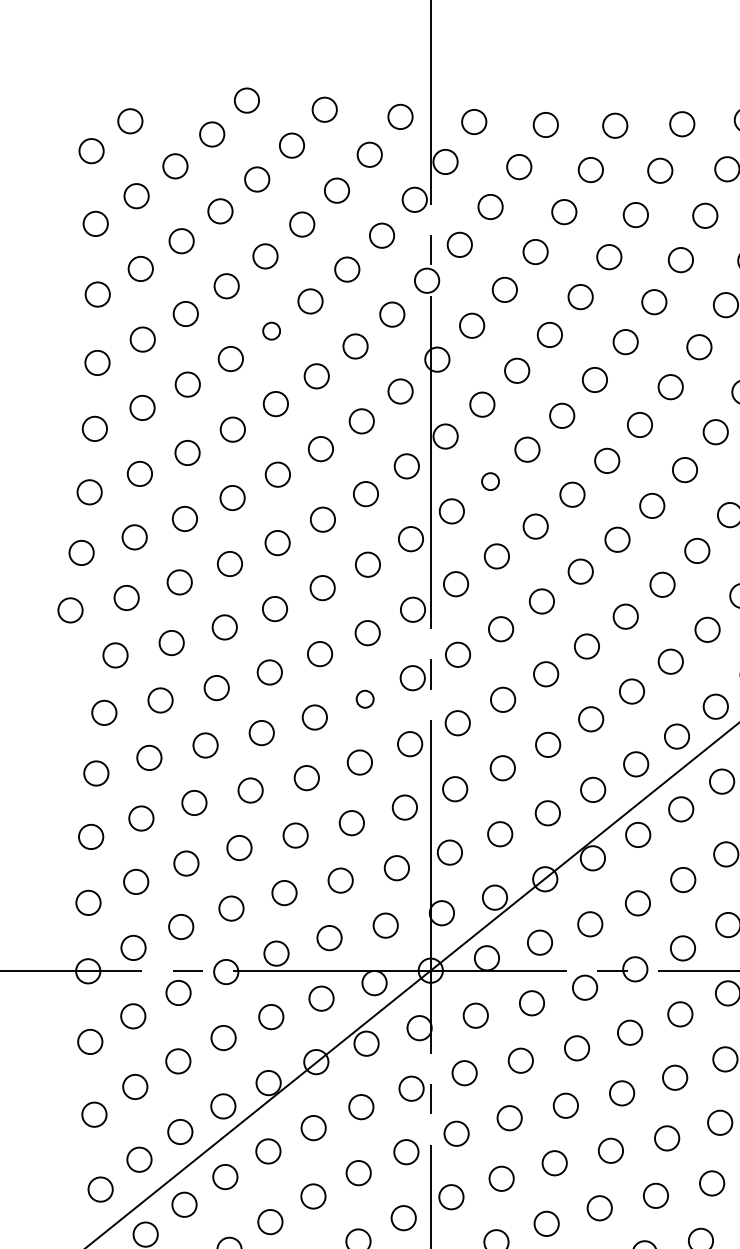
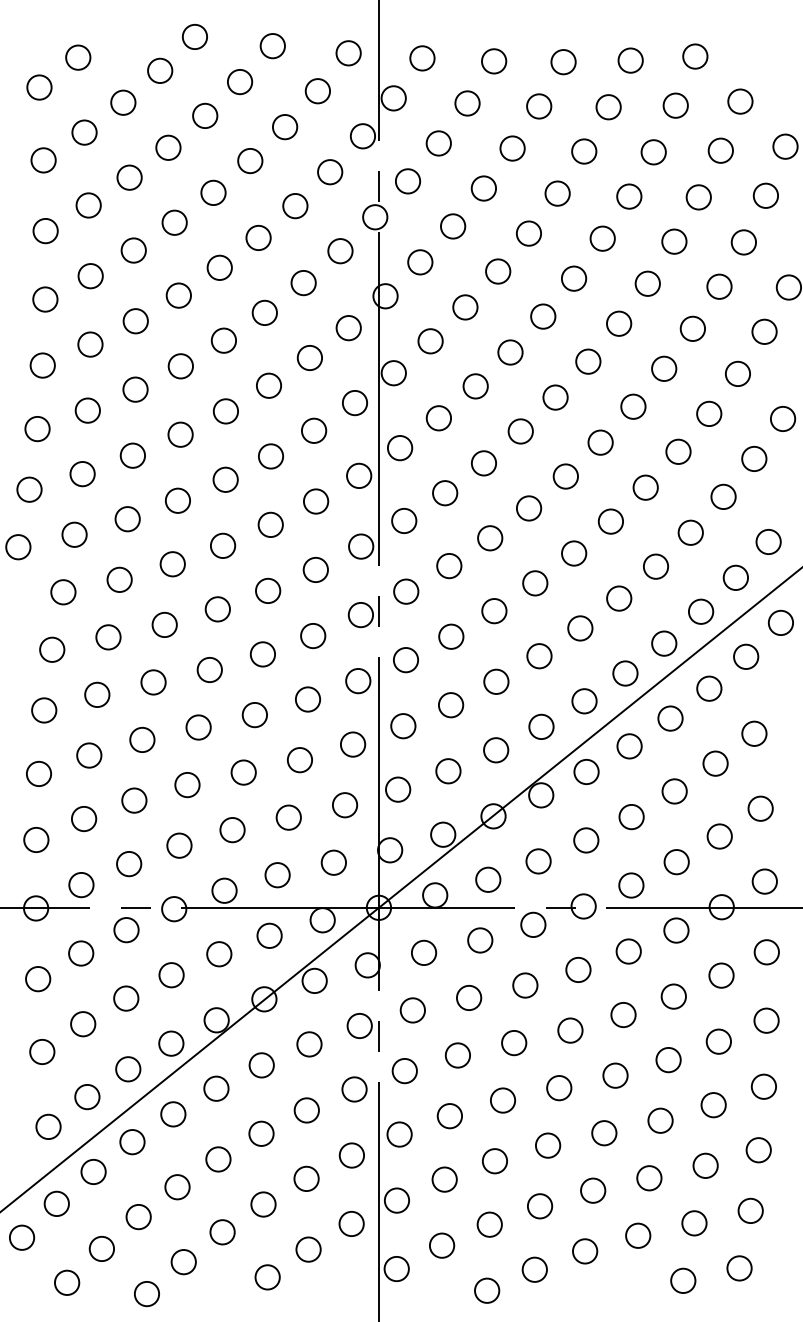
circle: (271, 330) -> (219, 267), size x1.43
circle: (490, 481) -> (438, 418), size x1.43
circle: (365, 699) -> (313, 636), size x1.43

